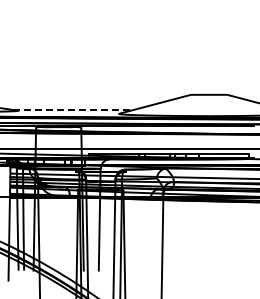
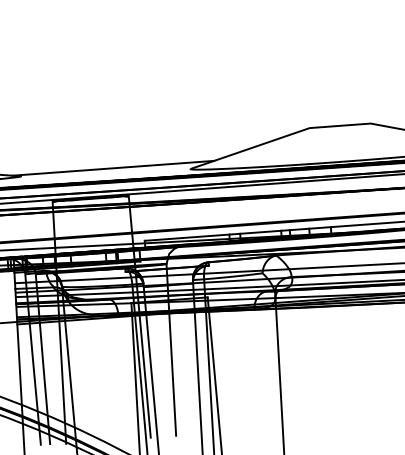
line: (73, 110) -> (113, 169), dashed -> solid

